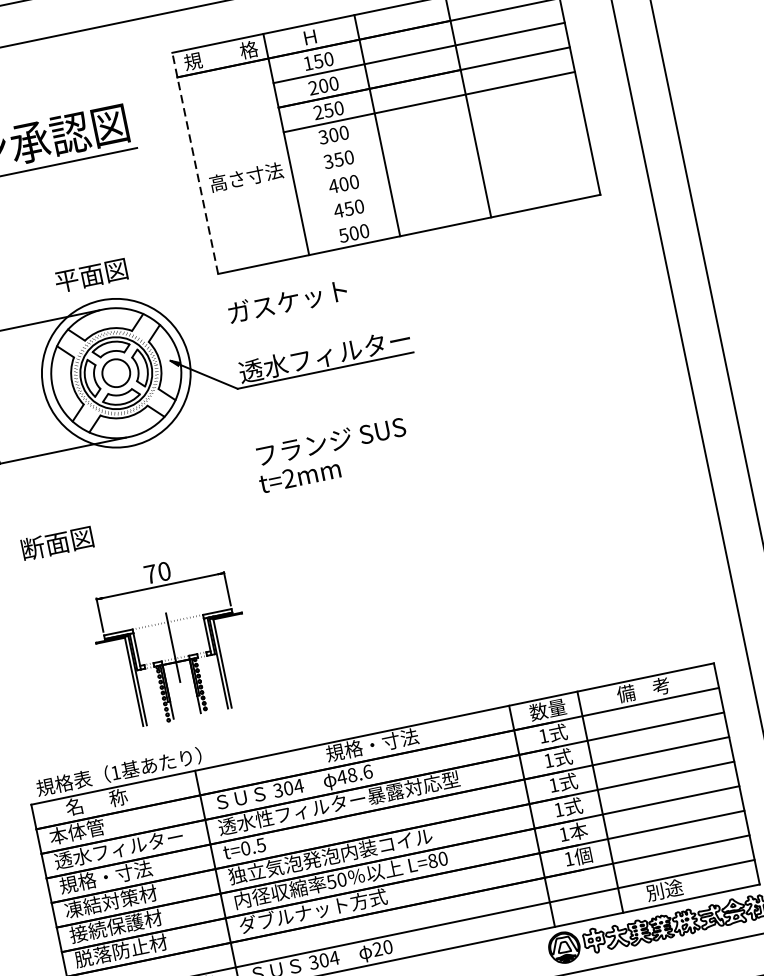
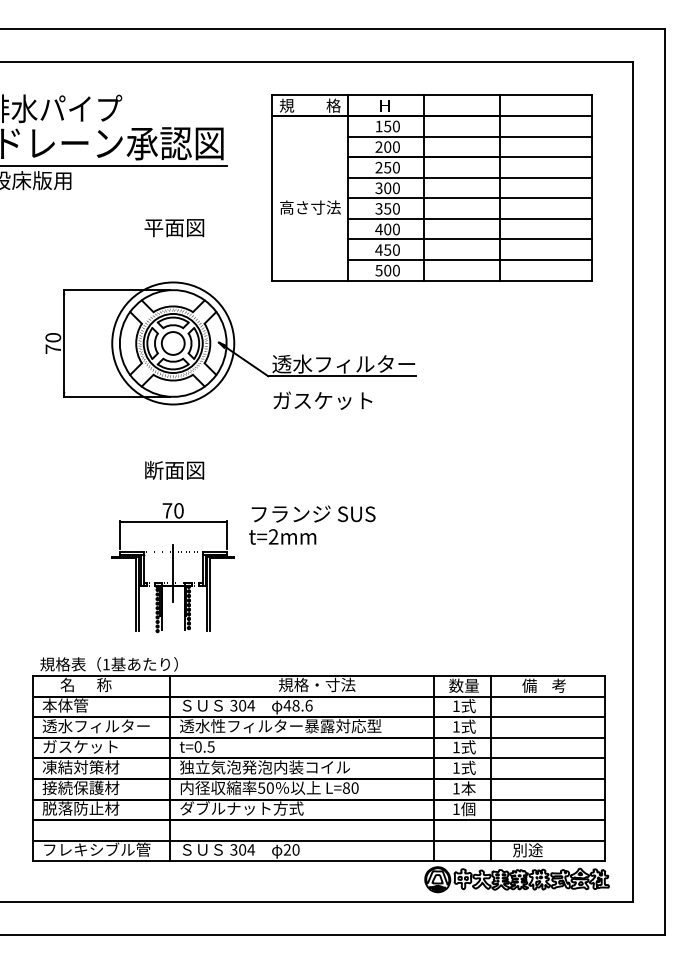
line: (433, 127) -> (469, 198), added
line: (438, 150) -> (469, 218), added
line: (195, 164) -> (271, 188), dashed -> solid
line: (444, 175) -> (469, 239), added
line: (449, 201) -> (469, 260), added
text: (91, 276) -> (174, 228), moved
text: (287, 301) -> (322, 400), moved
text: (332, 454) -> (312, 524), moved
text: (57, 543) -> (174, 470), moved
text: (105, 877) -> (80, 746), 規格・寸法 -> ガスケット

